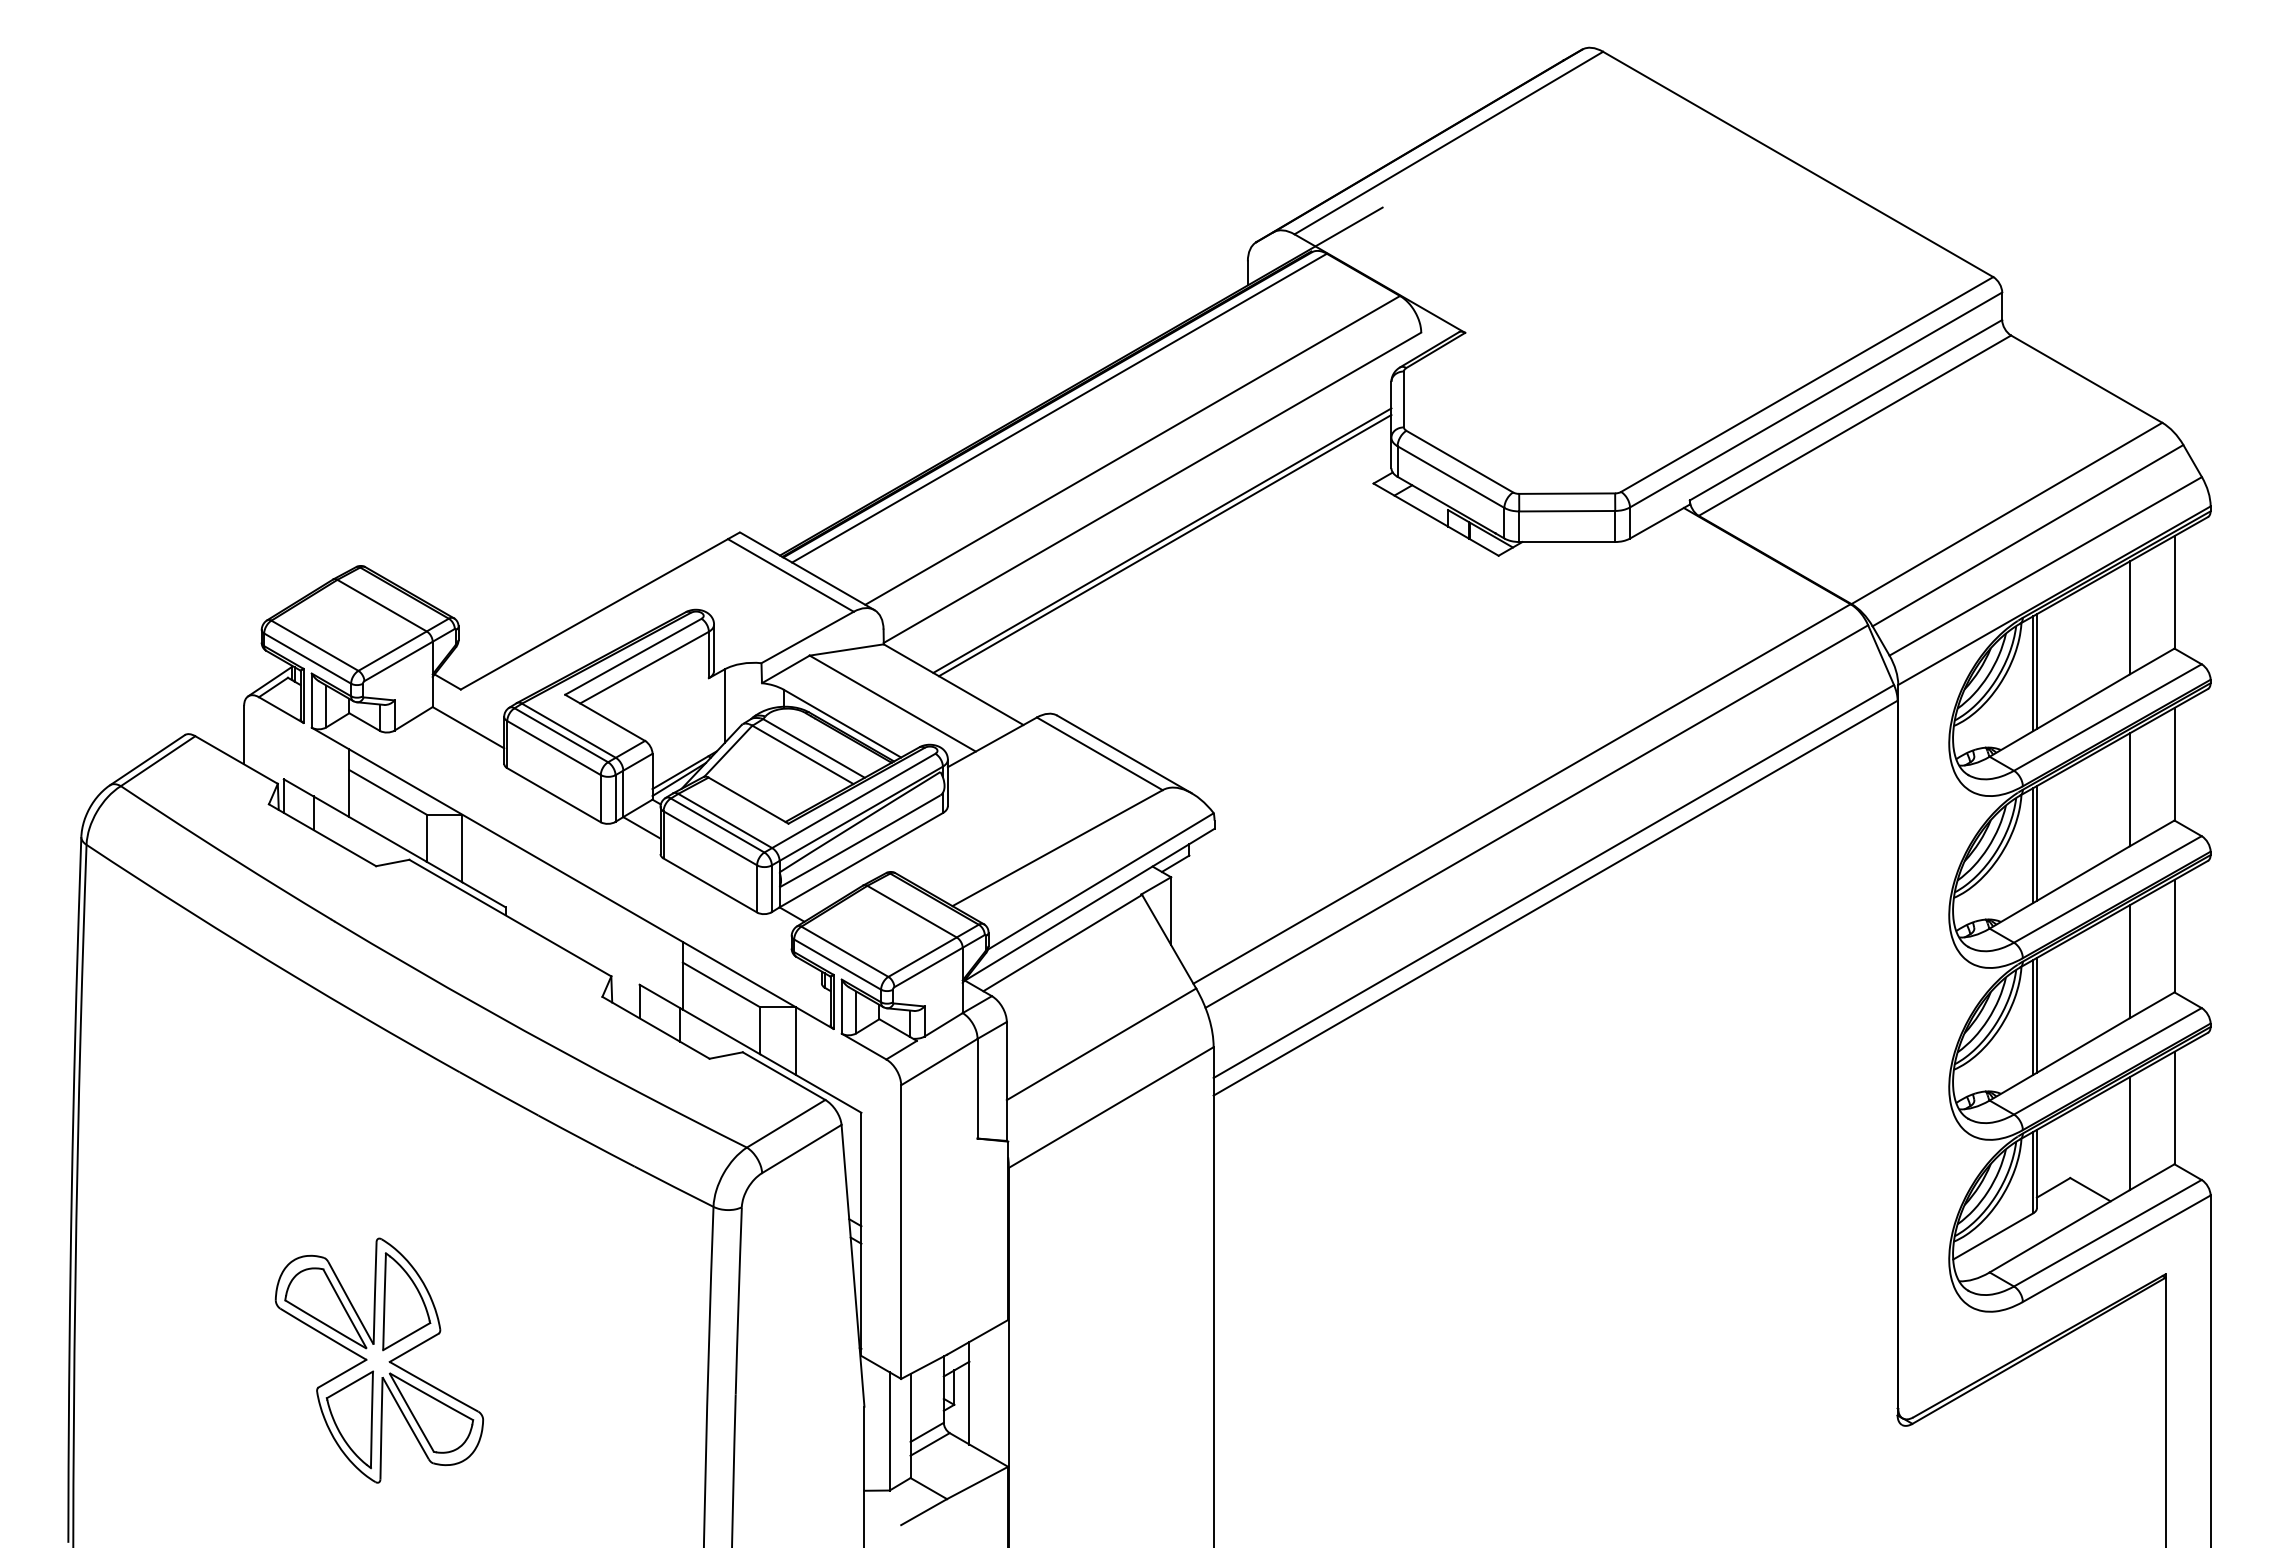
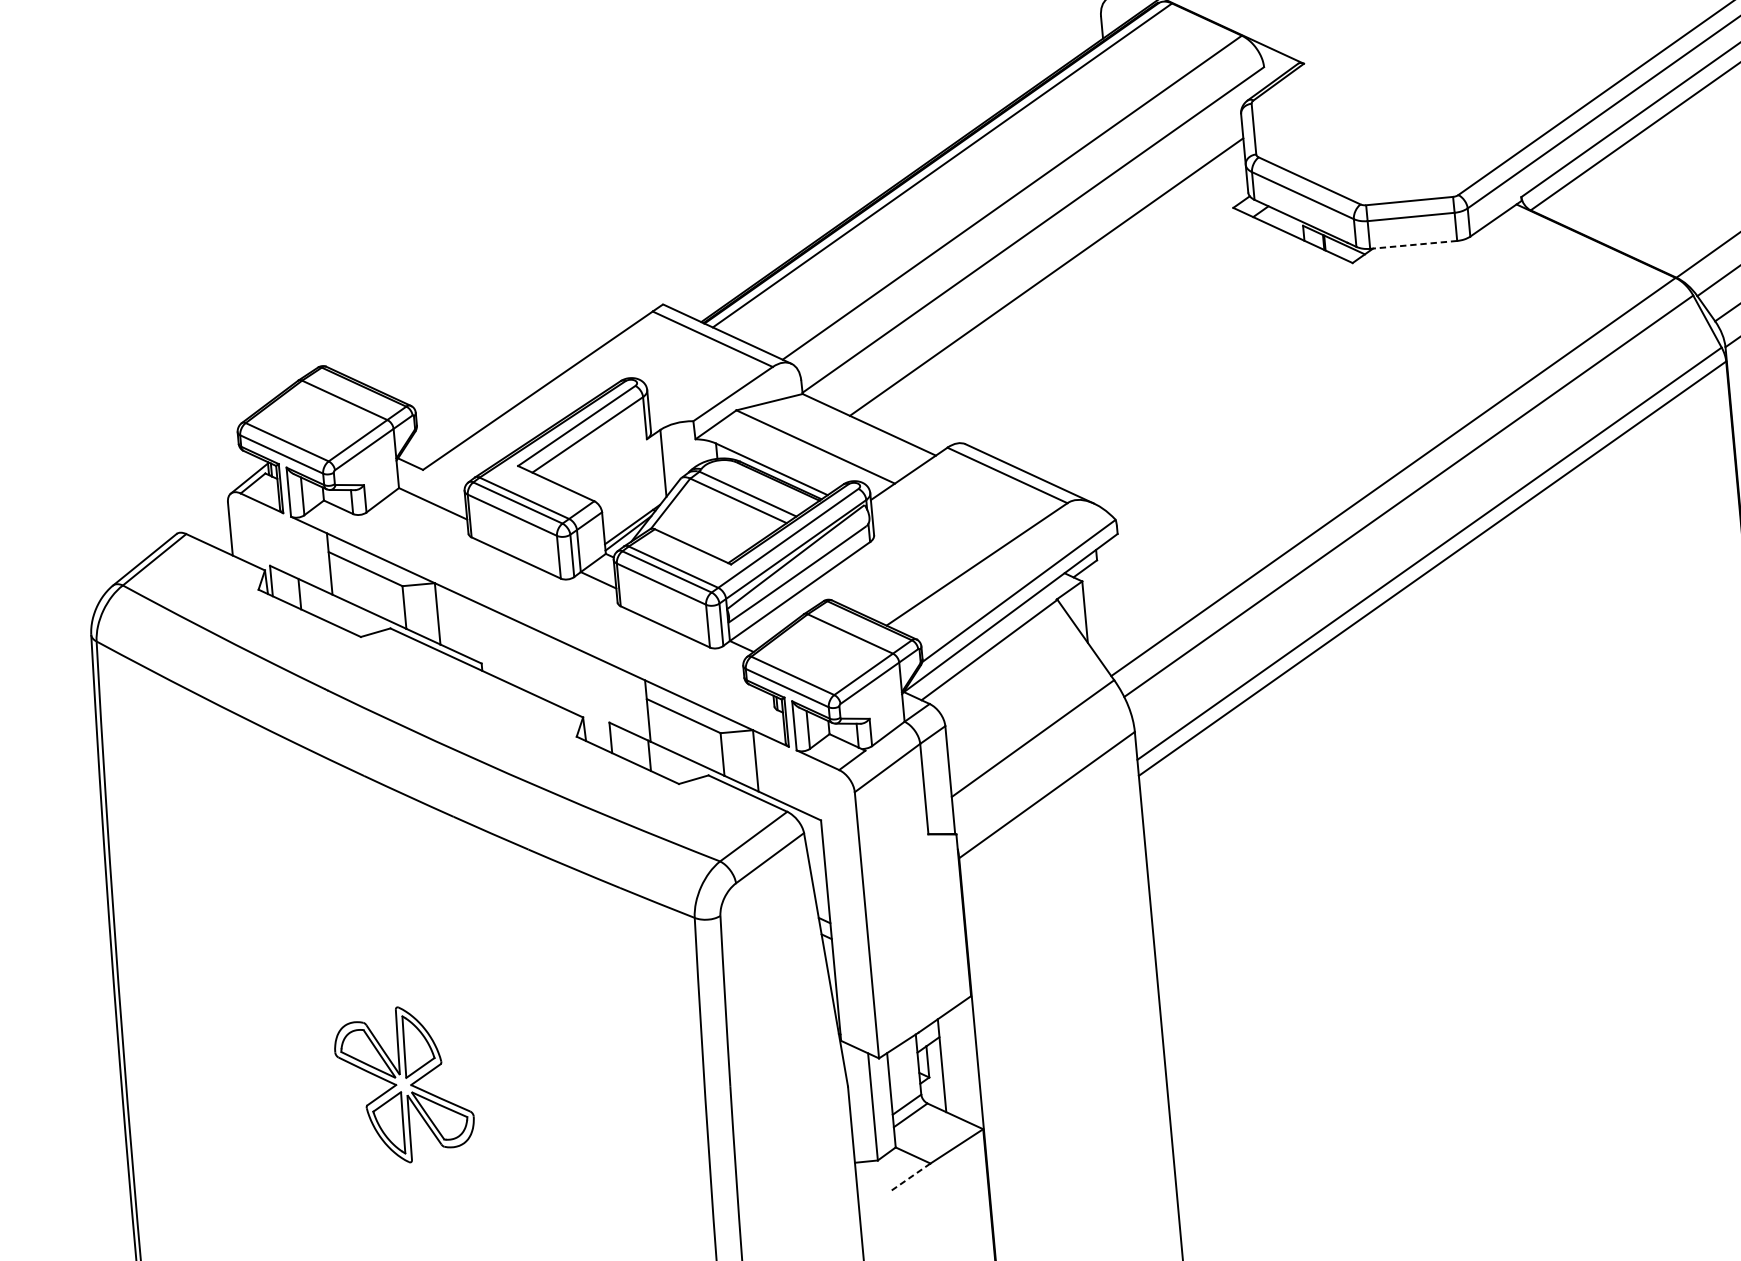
line: (1566, 542) -> (1413, 245), solid -> dashed
line: (1165, 545) -> (1049, 281), removed
part: (378, 1360) -> (403, 1084), size x0.7
line: (923, 1512) -> (910, 1177), solid -> dashed

